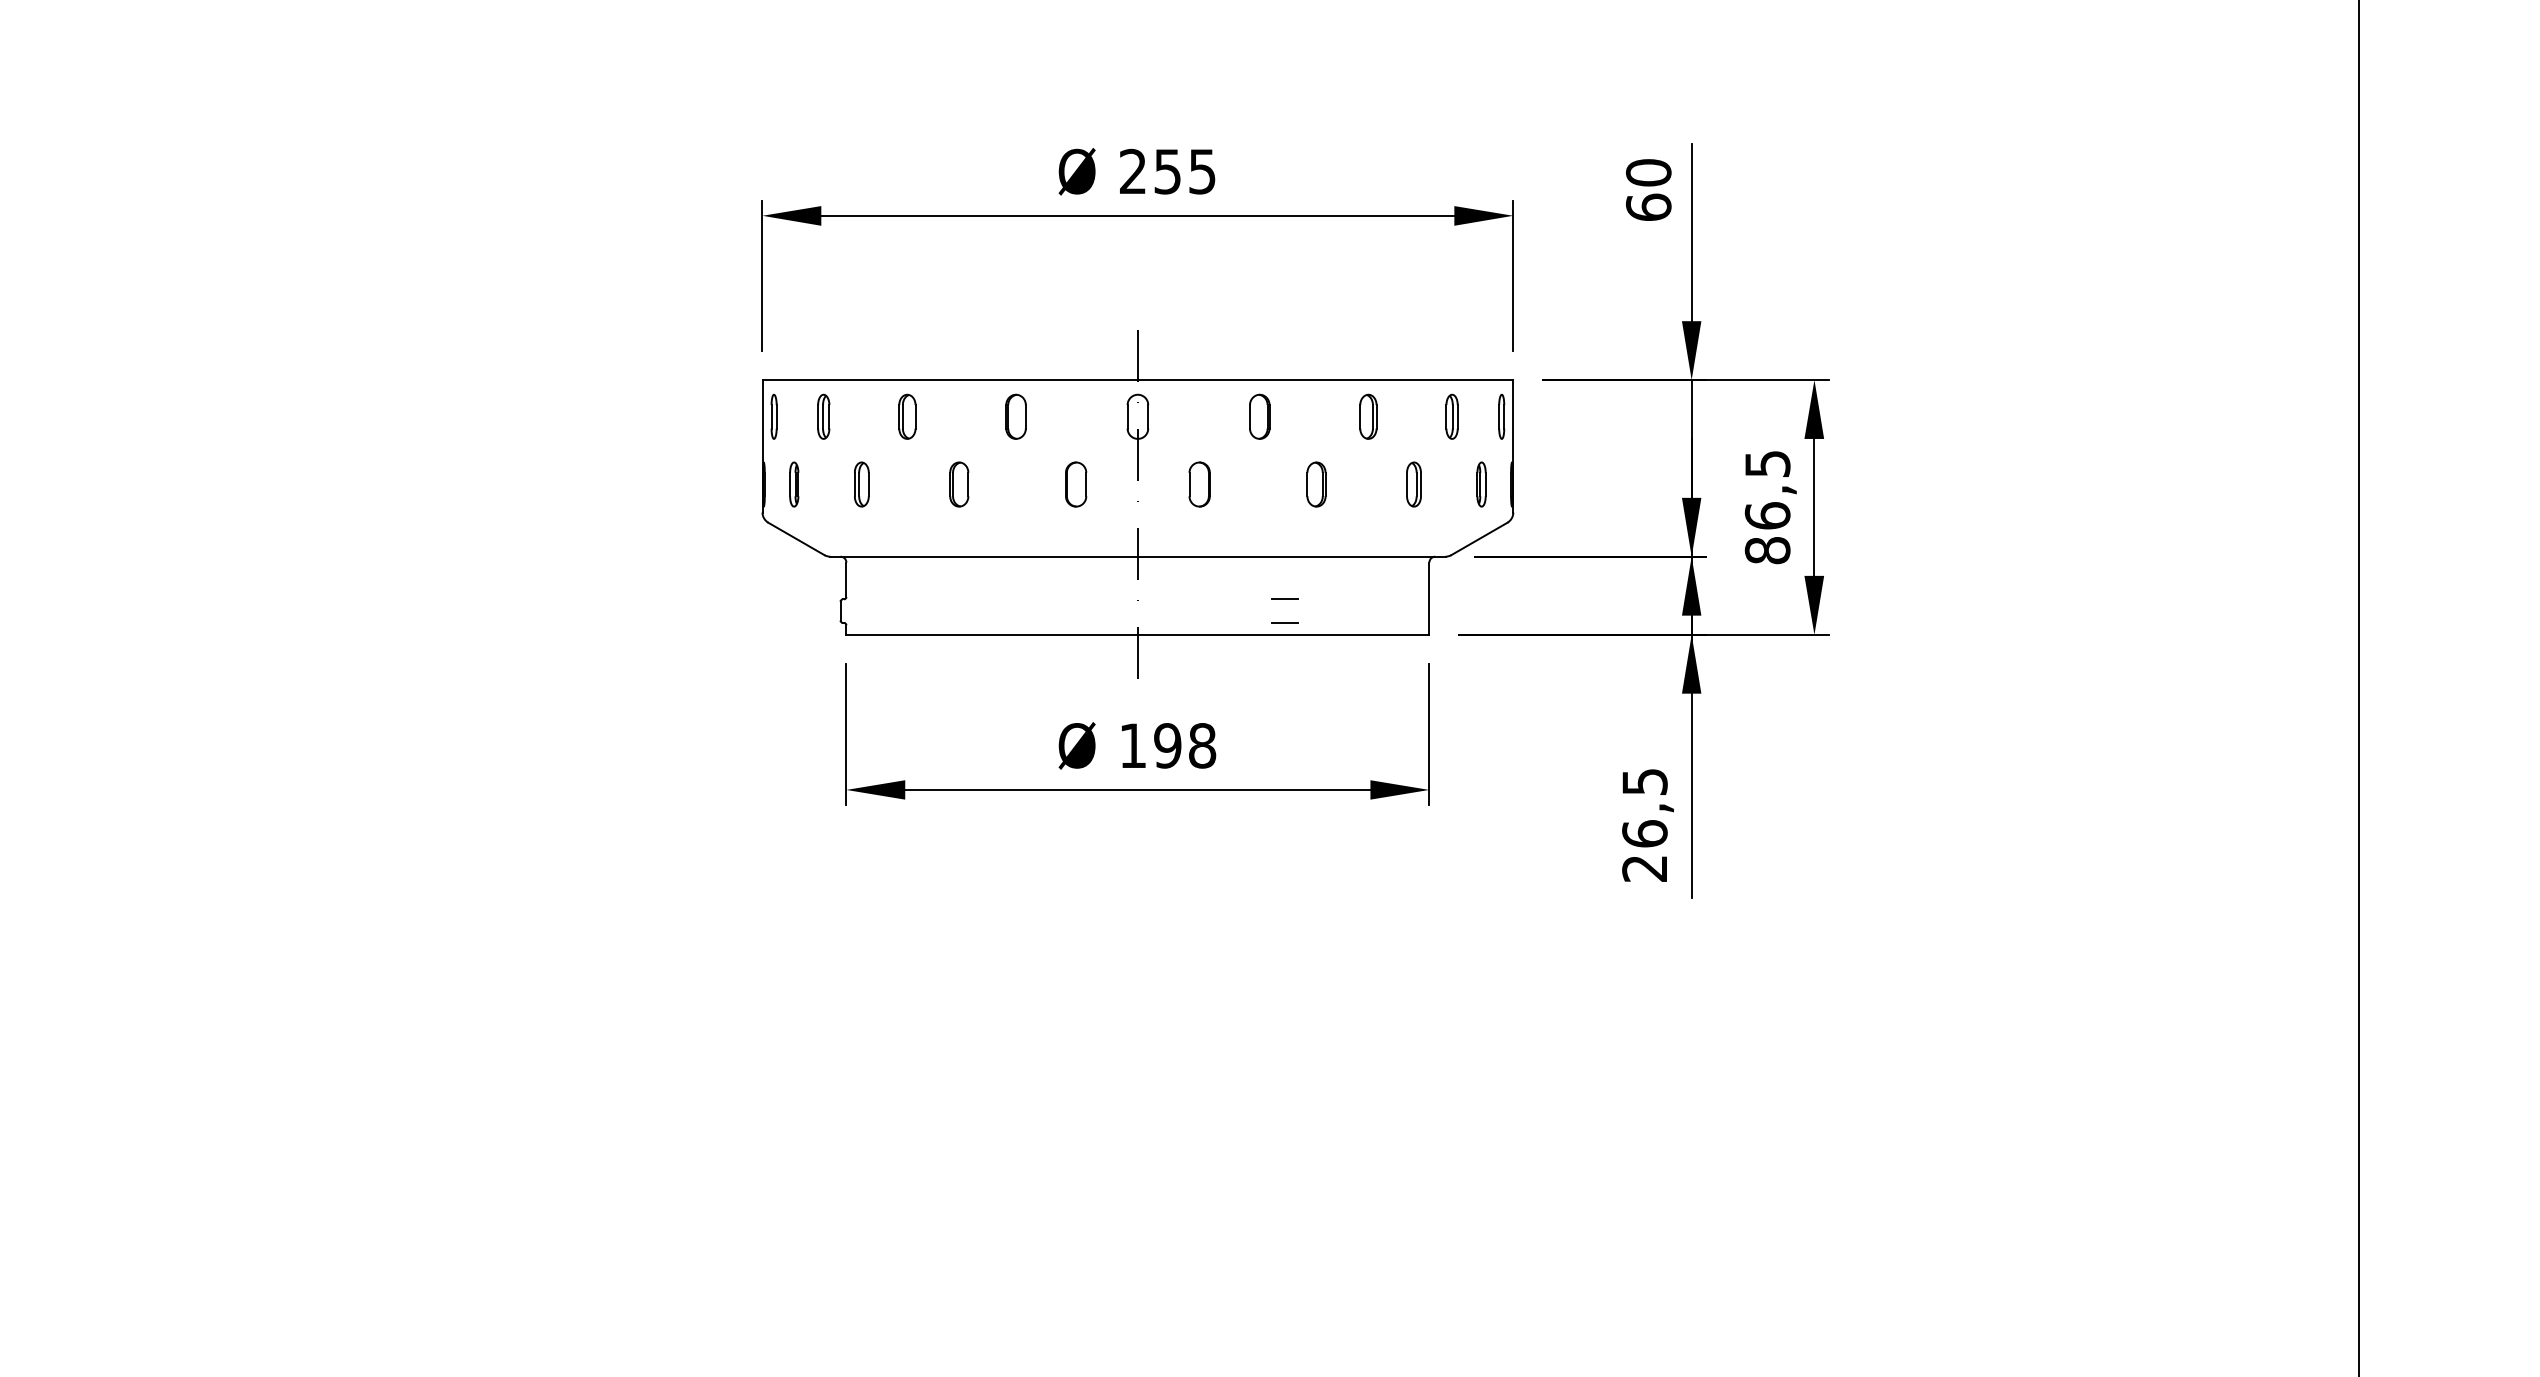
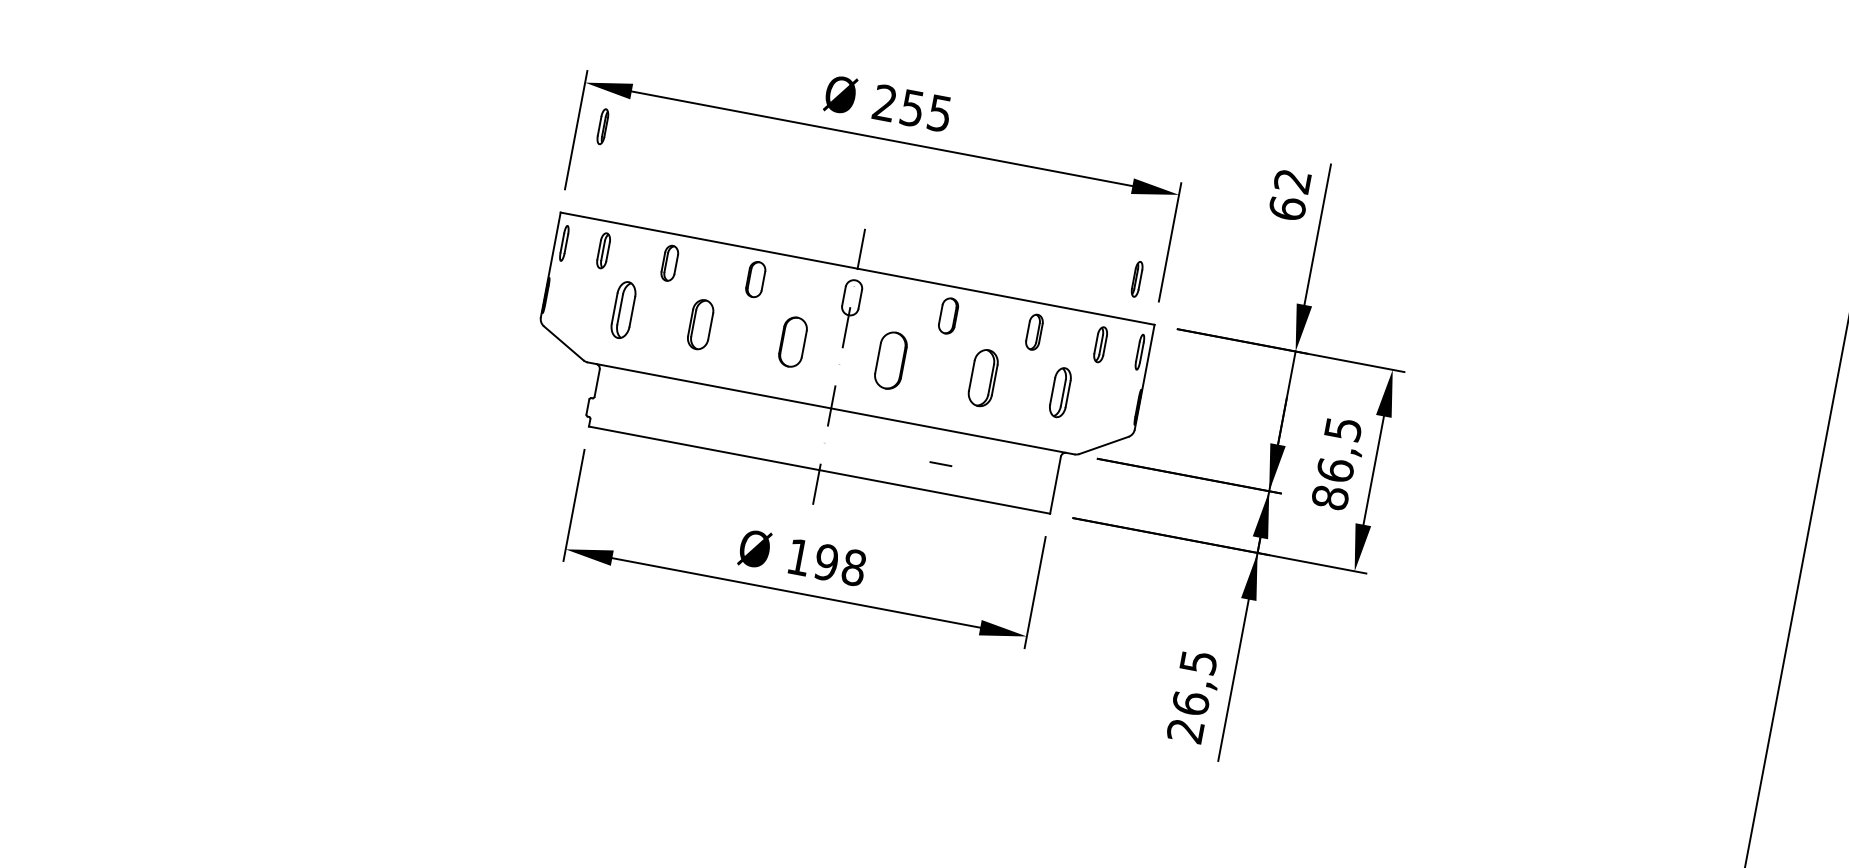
text: (1648, 172) -> (1292, 180), 60 -> 62
part: (794, 484) -> (603, 126), moved
part: (861, 484) -> (623, 310), size x1.6
part: (959, 484) -> (700, 324), size x1.4
part: (1076, 484) -> (793, 342), size x1.4
part: (1199, 484) -> (890, 360), size x1.6
part: (1316, 484) -> (983, 378), size x1.6
part: (1413, 484) -> (1059, 392), size x1.4
part: (1481, 484) -> (1137, 279), moved
line: (1284, 622) -> (937, 482), removed

